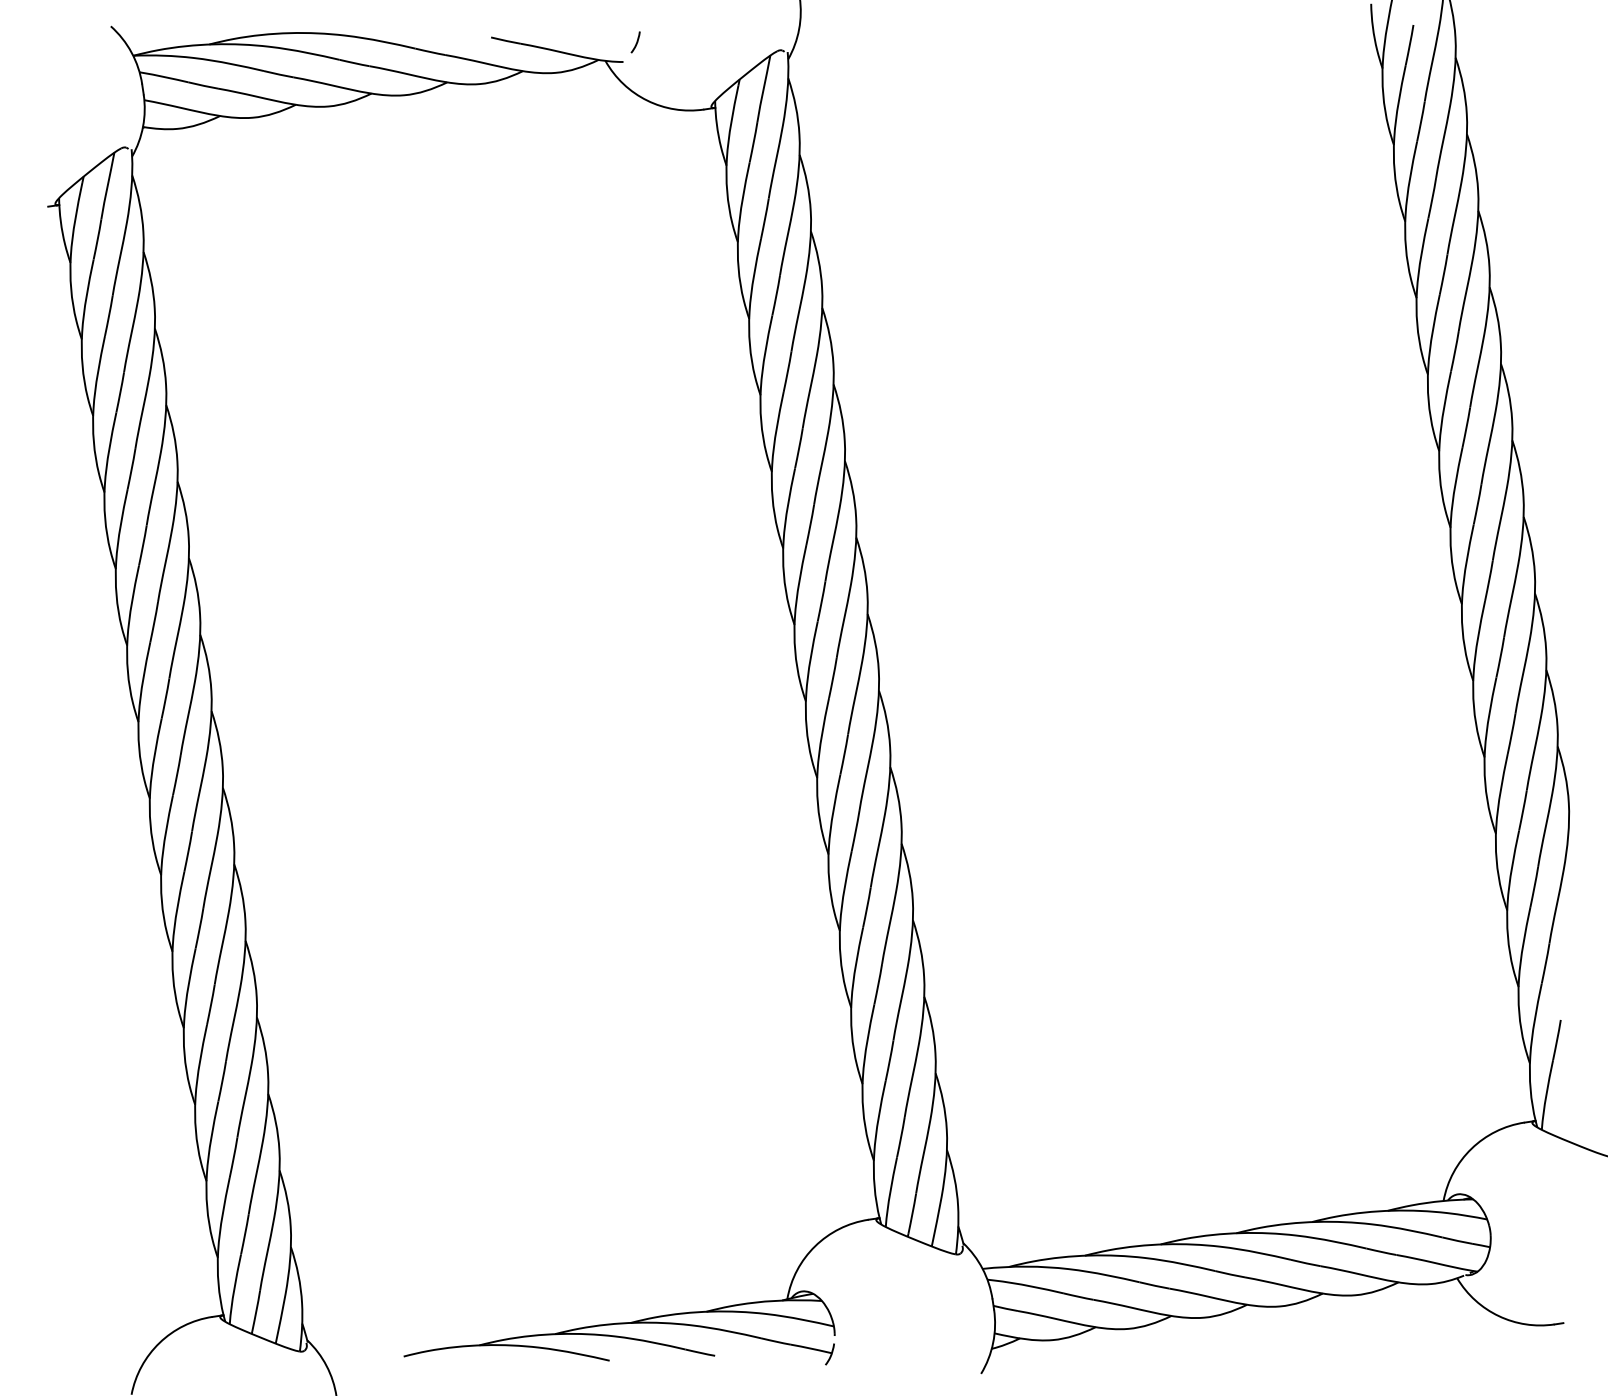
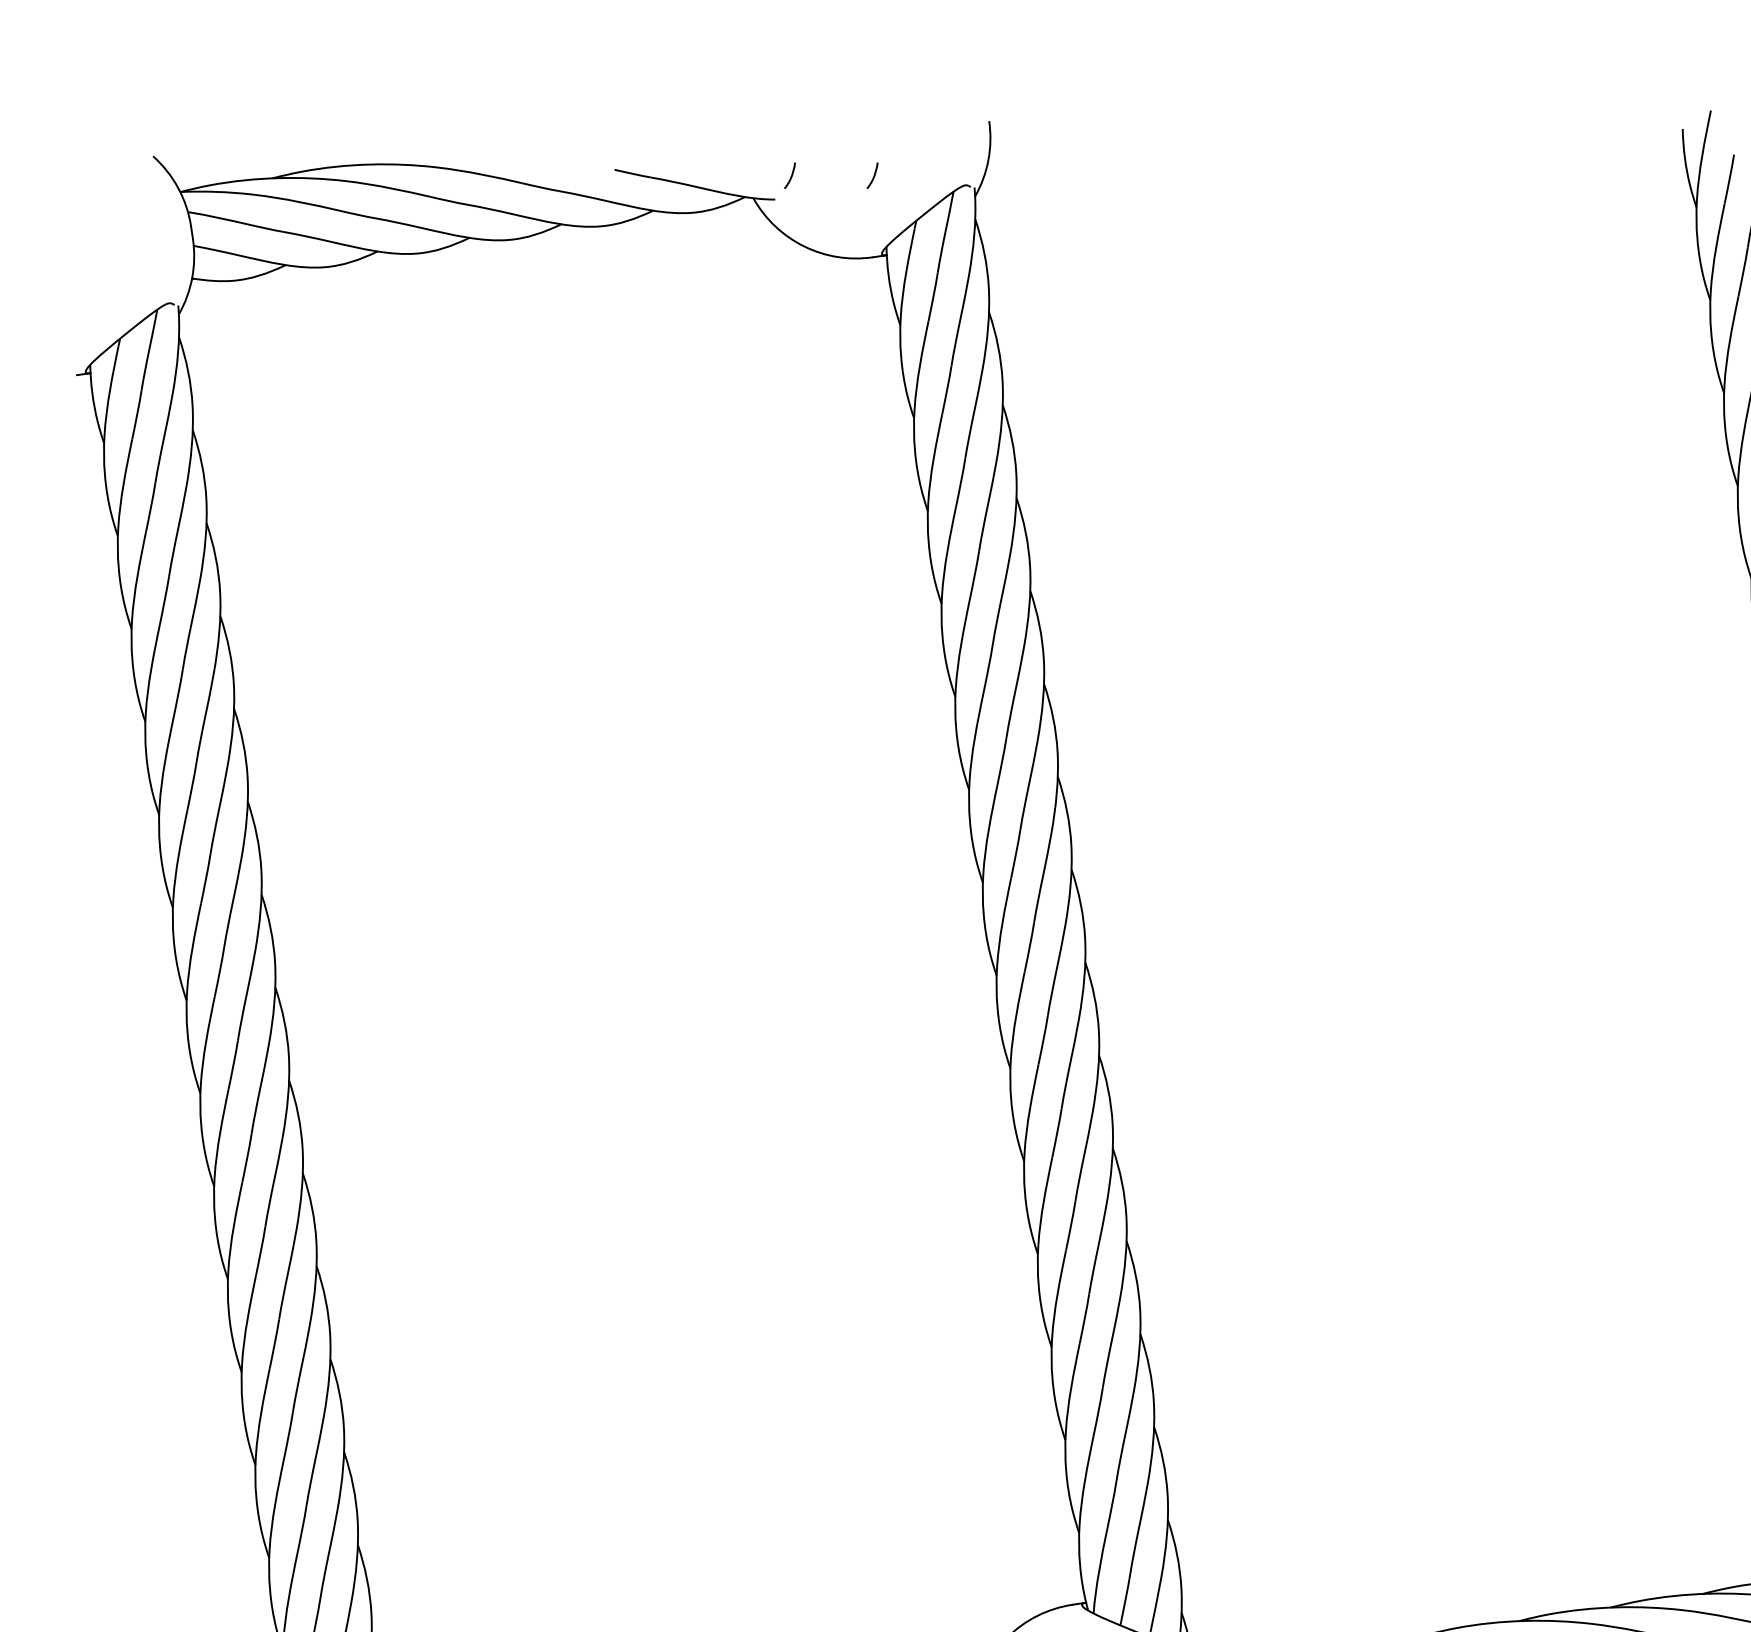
curve: (704, 42) -> (873, 175), added

